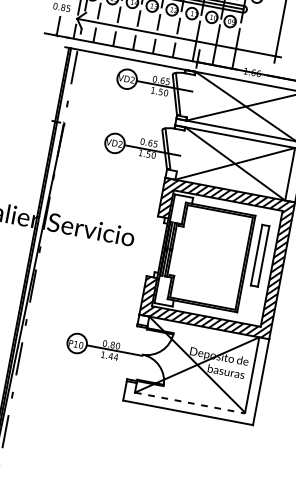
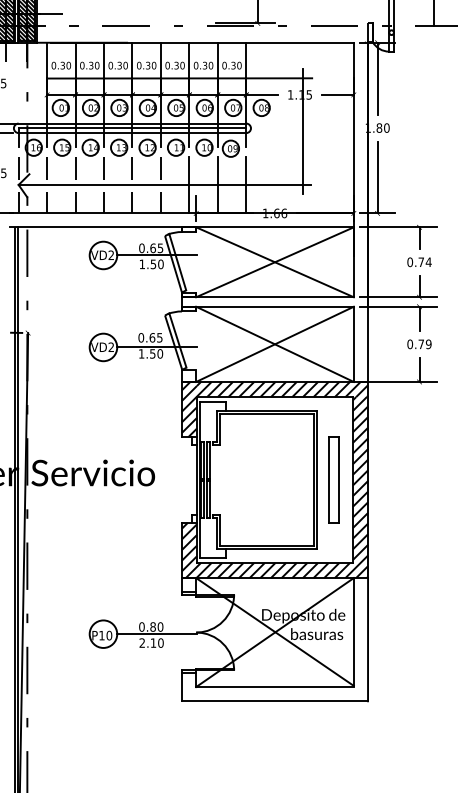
part: (260, 255) -> (333, 479), moved
text: (109, 355) -> (151, 642), 1.44 -> 2.10
line: (190, 403) -> (275, 687), dashed -> solid

